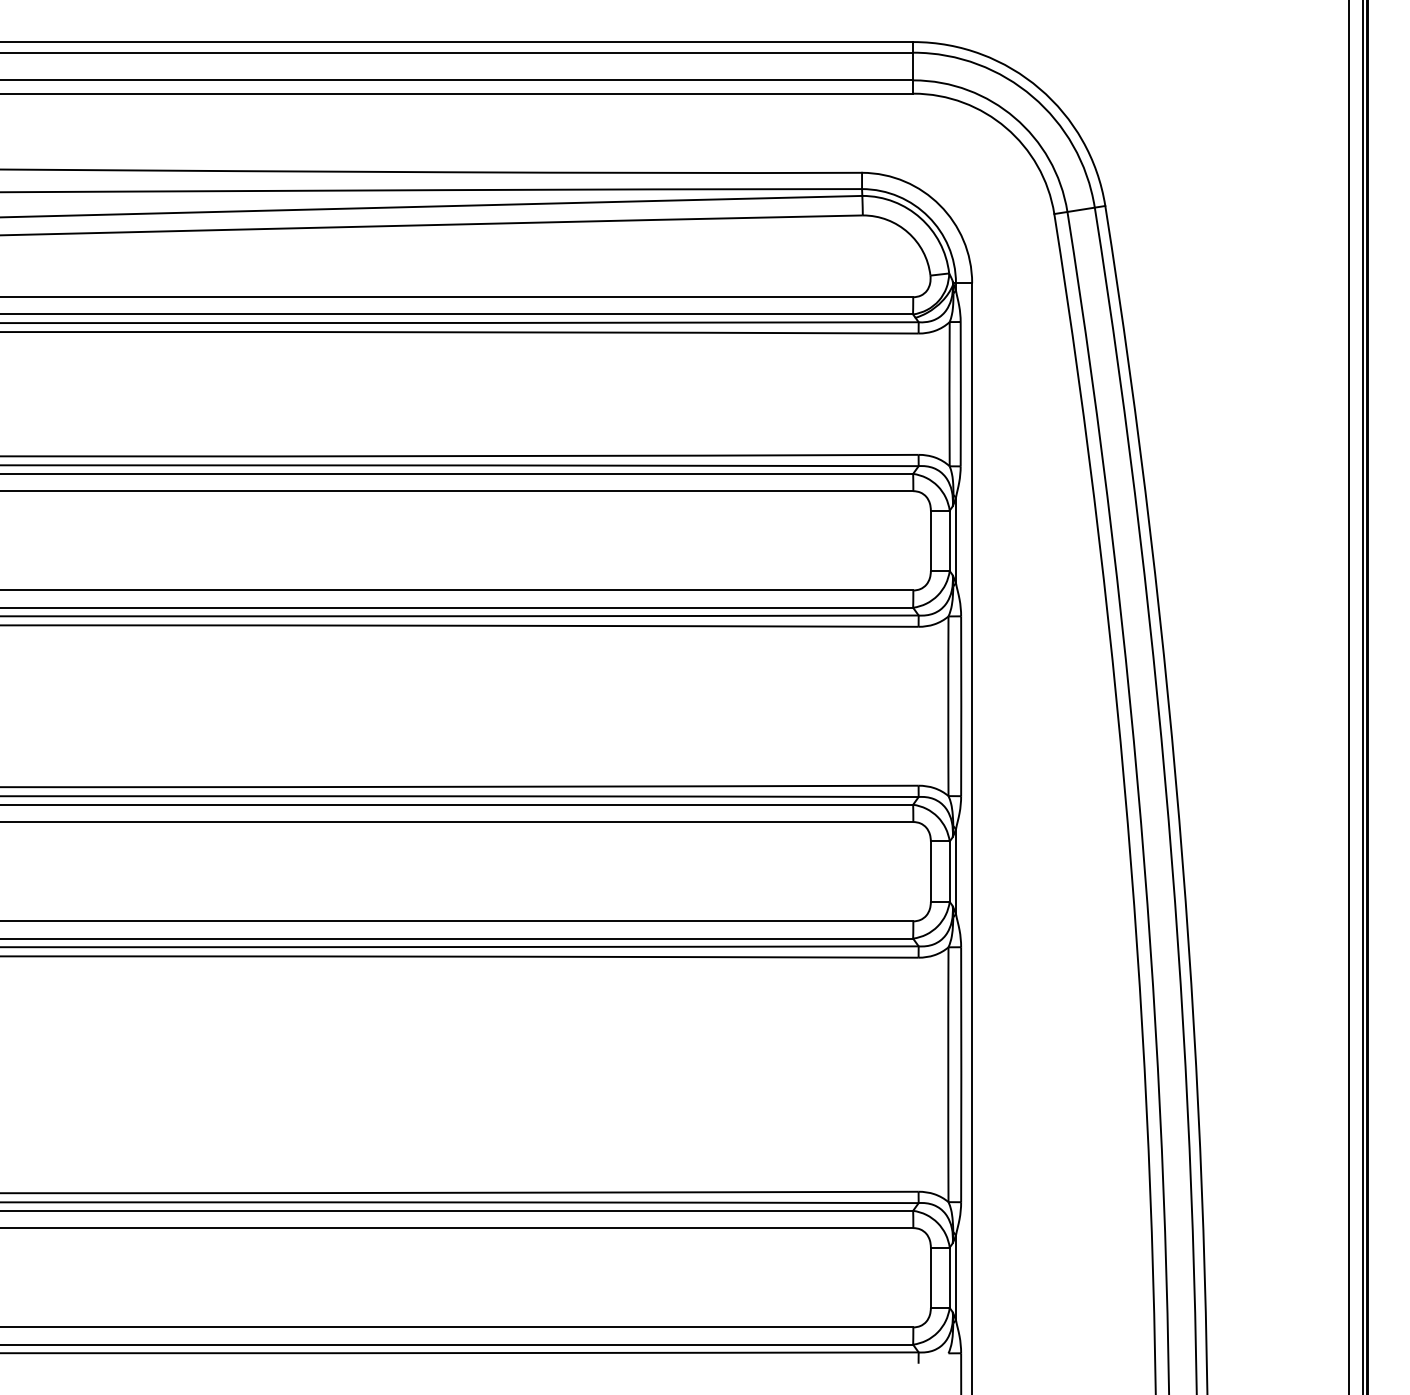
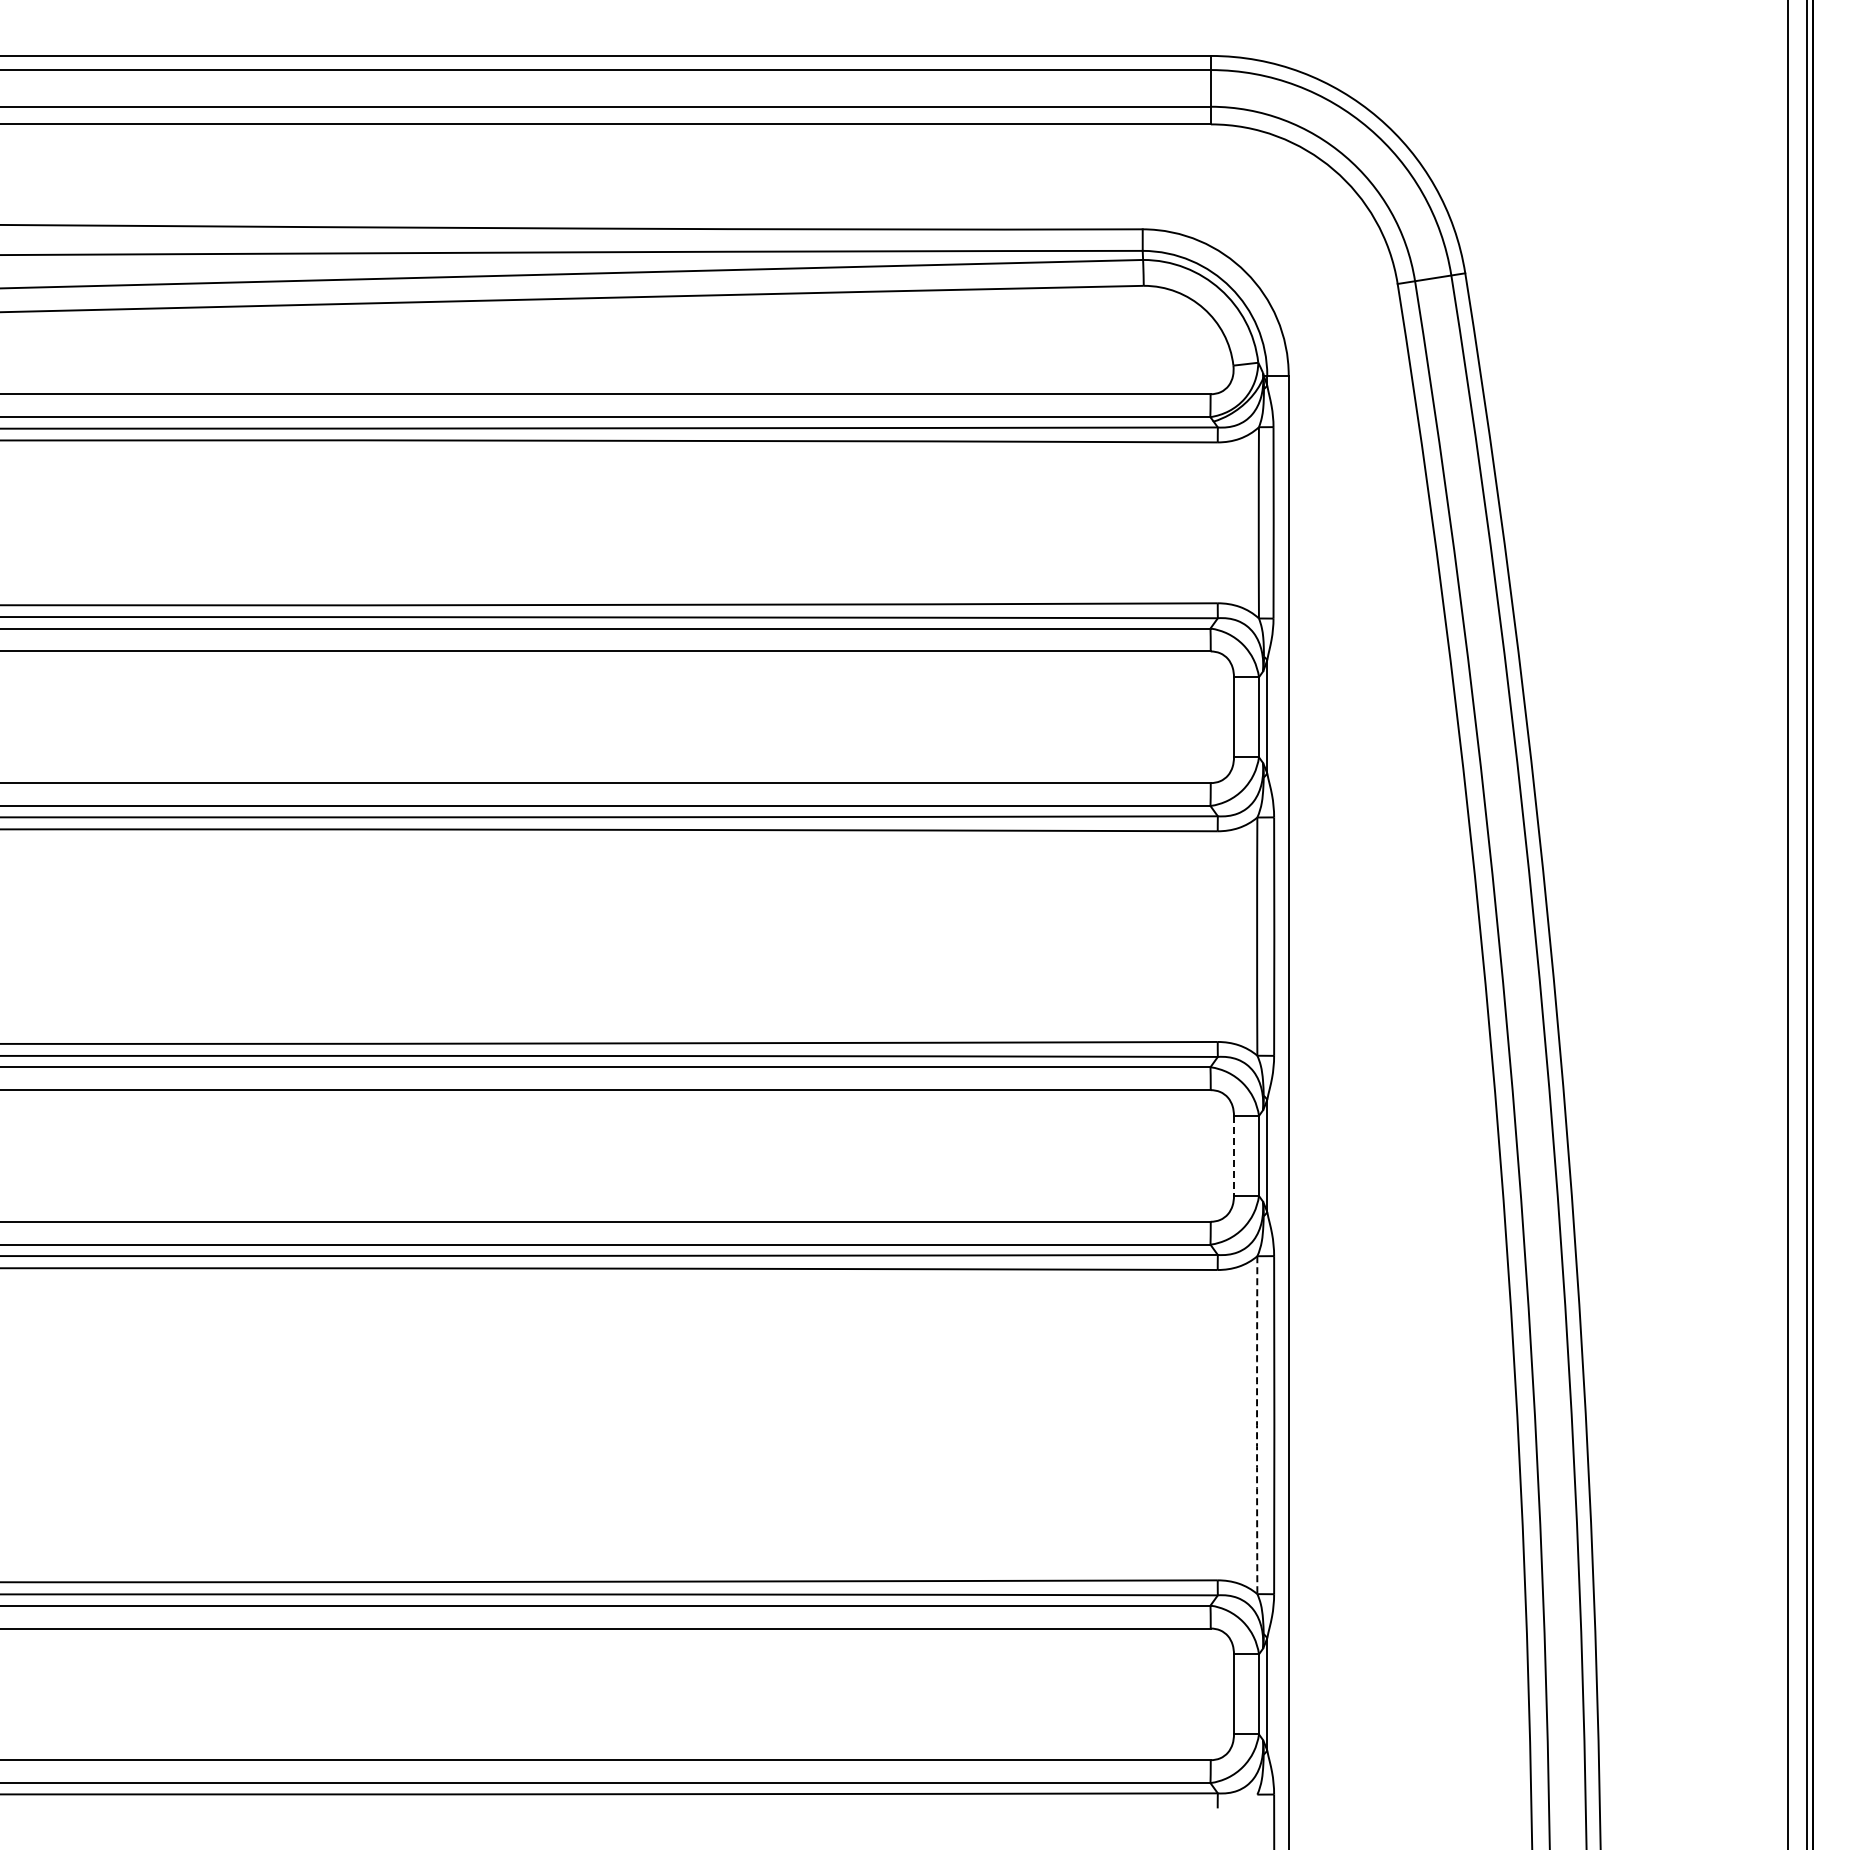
line: (930, 872) -> (1233, 1156), solid -> dashed
arc: (948, 1074) -> (1257, 1425), solid -> dashed

